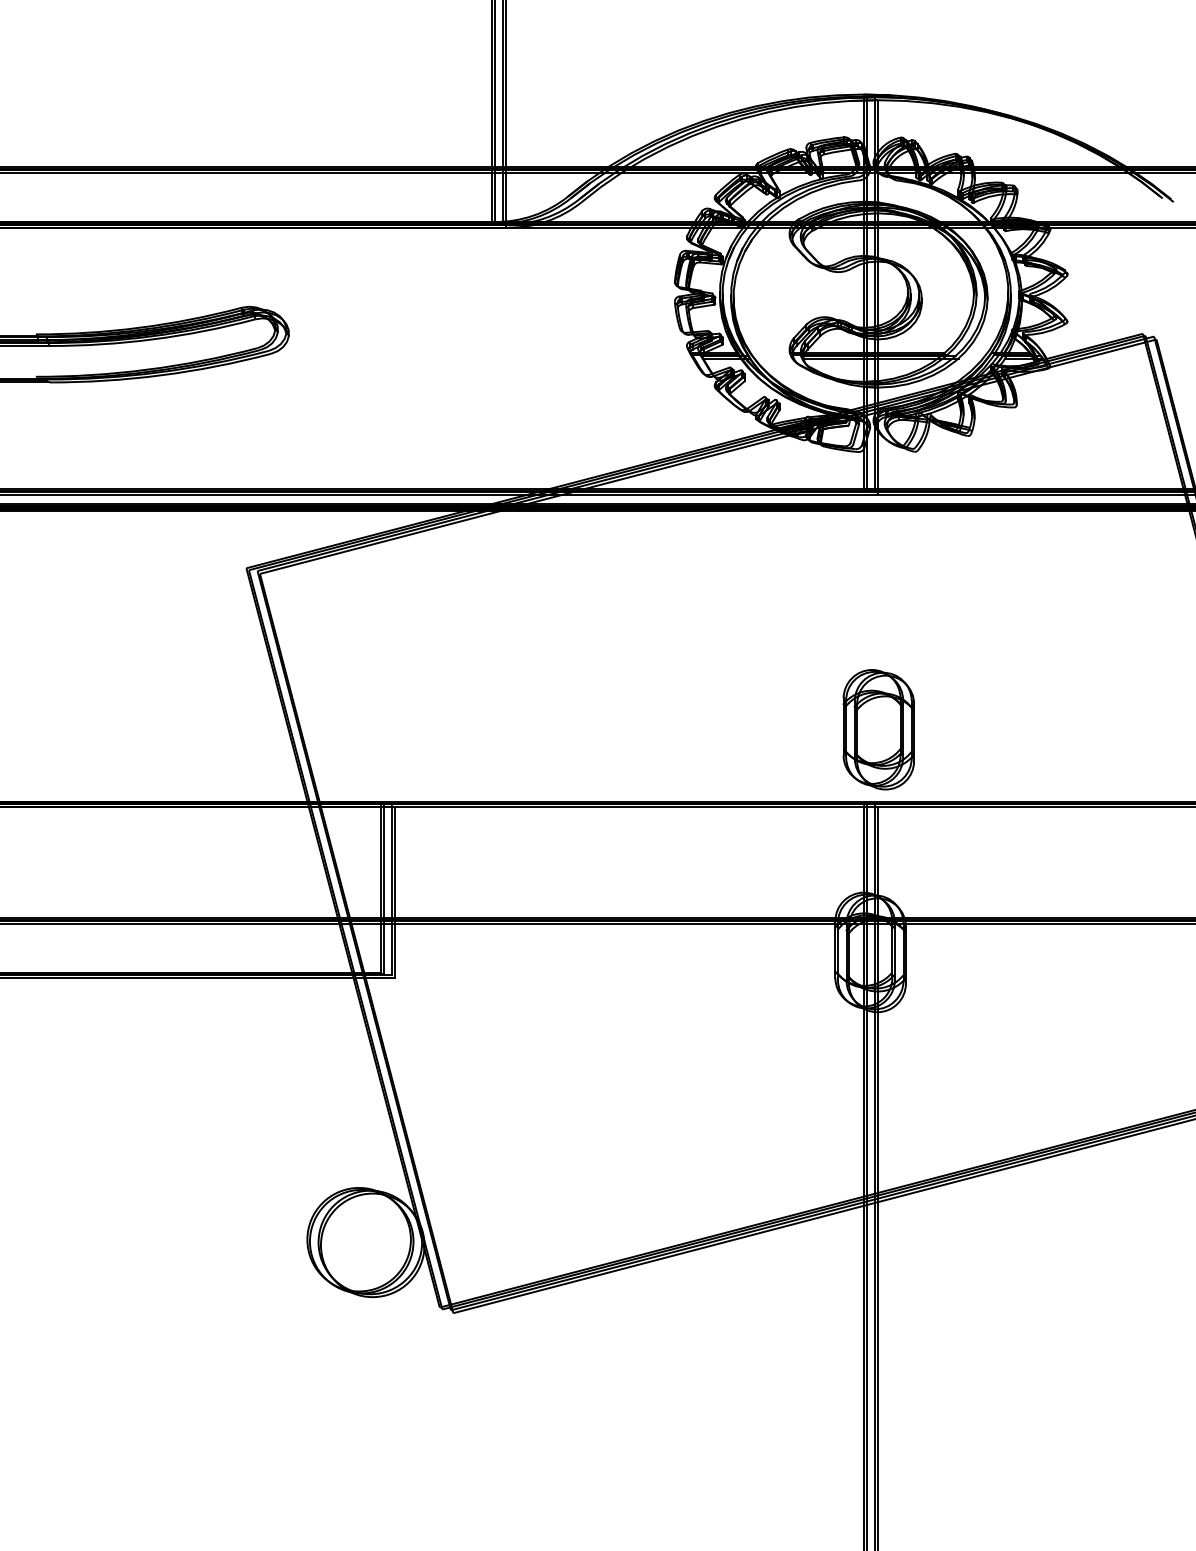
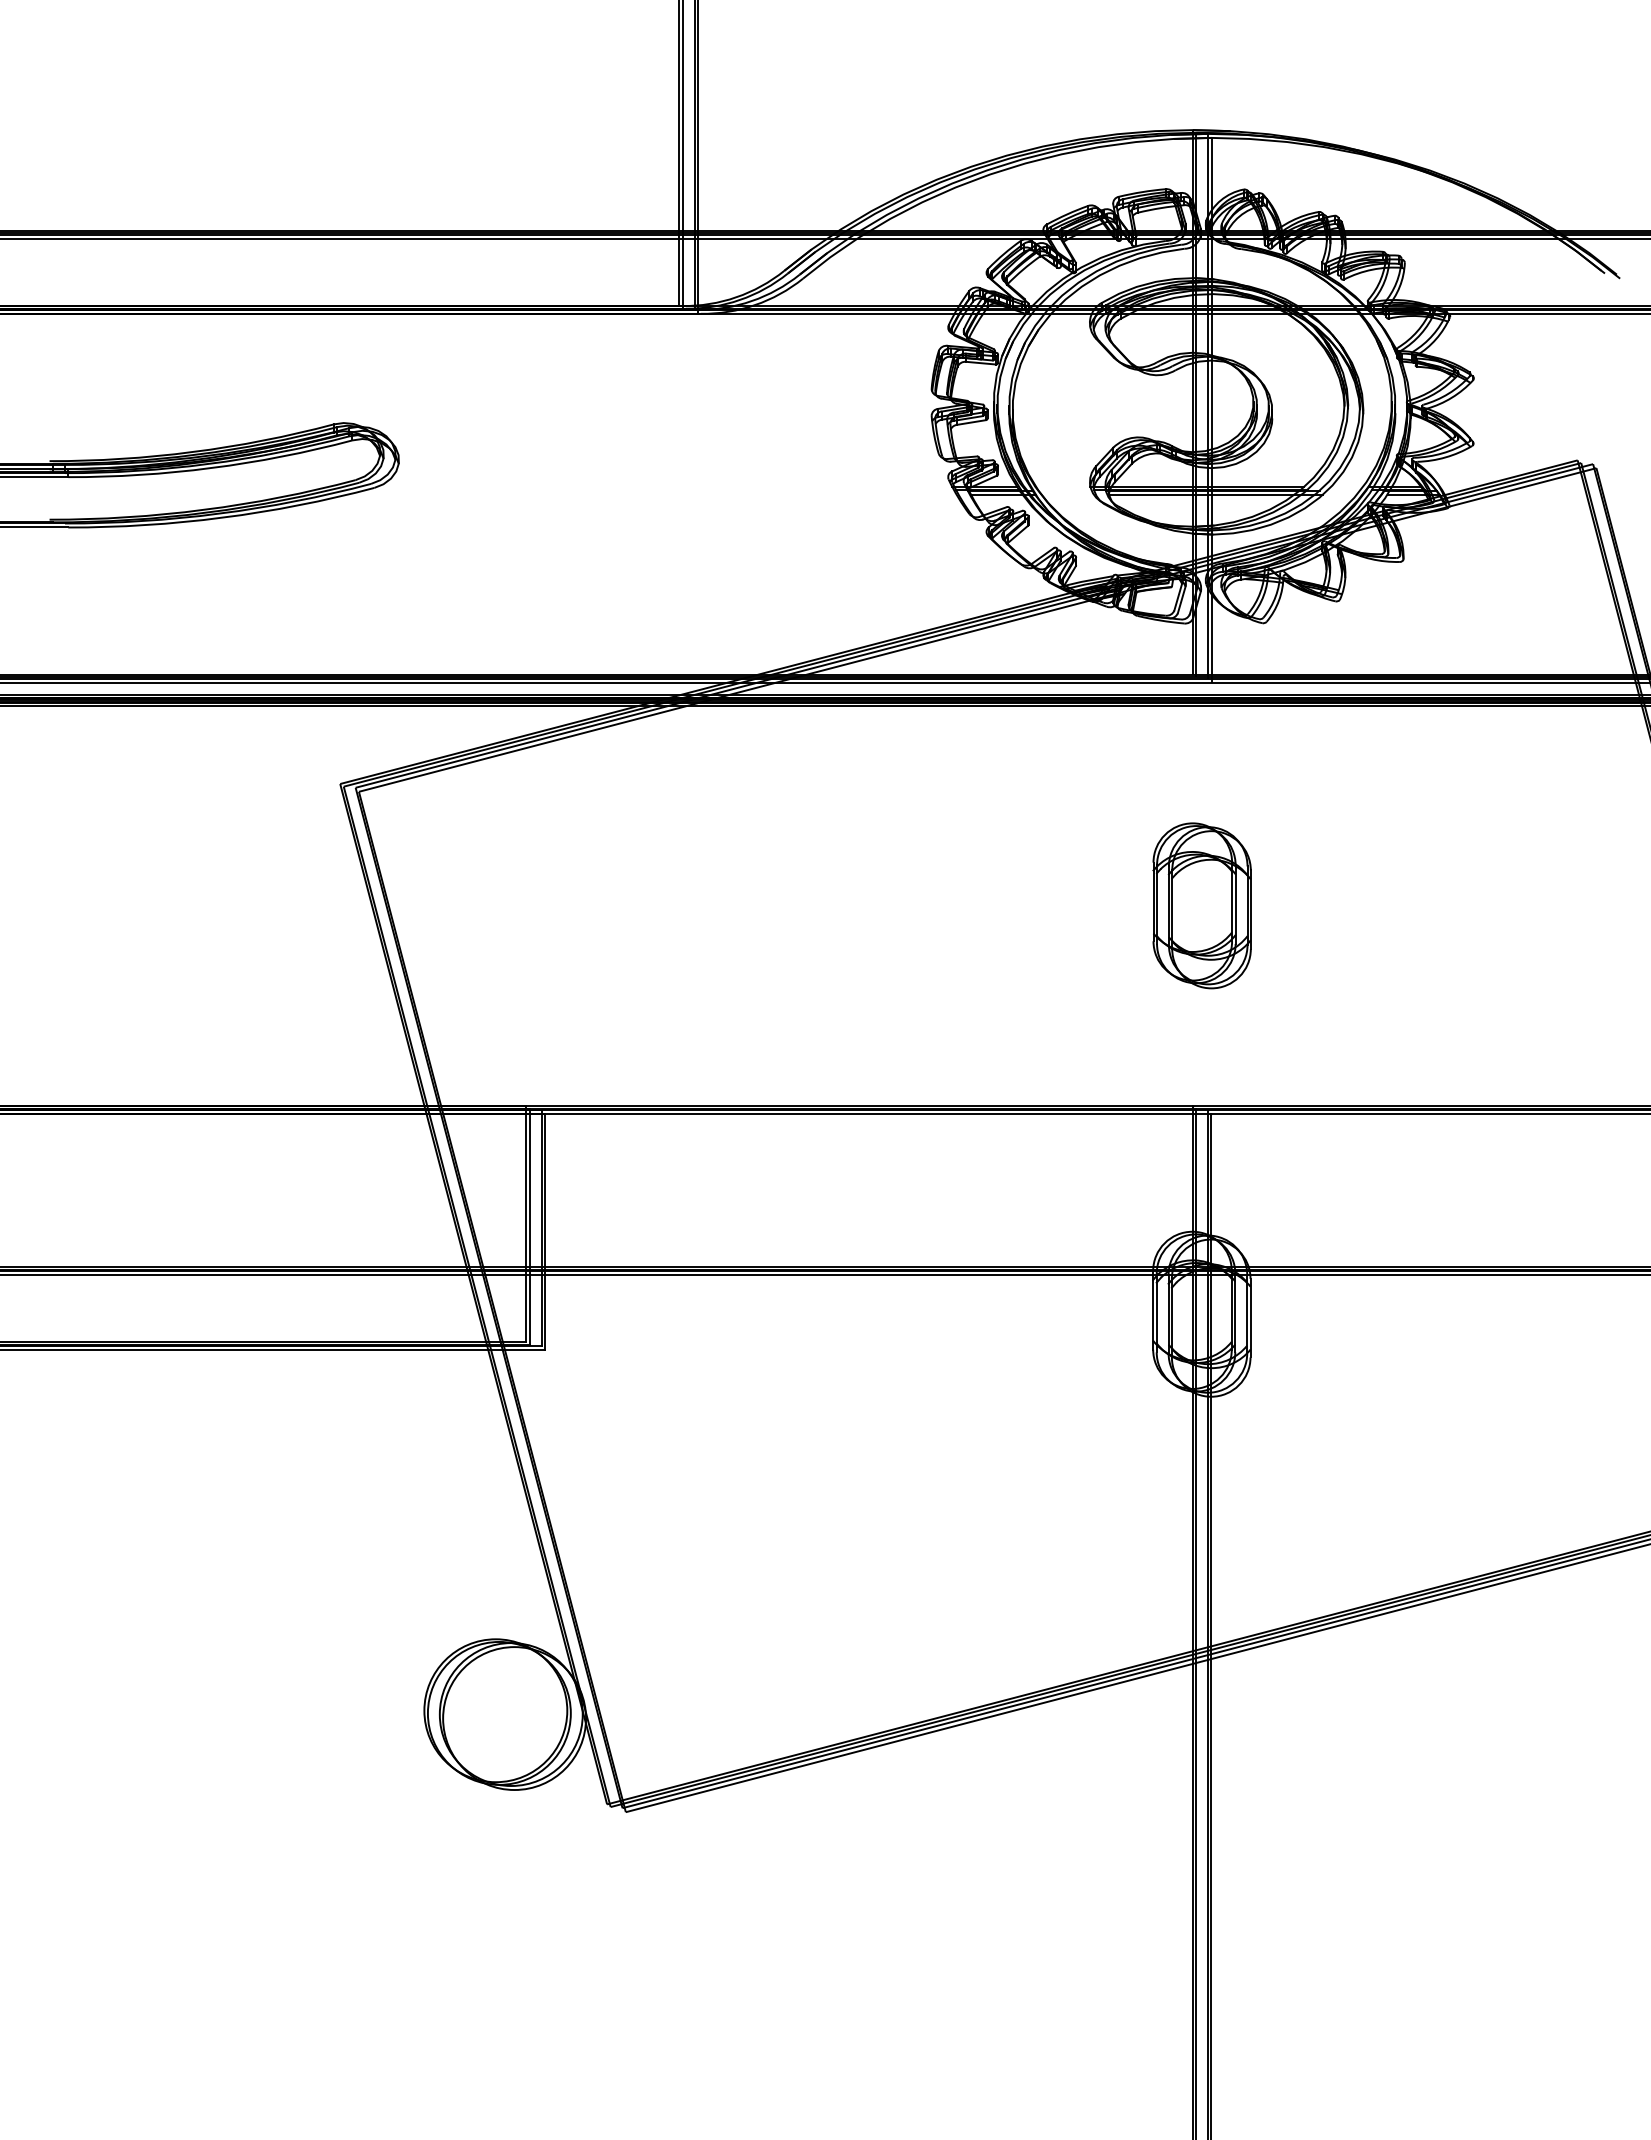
part: (878, 729) -> (1201, 905), moved

